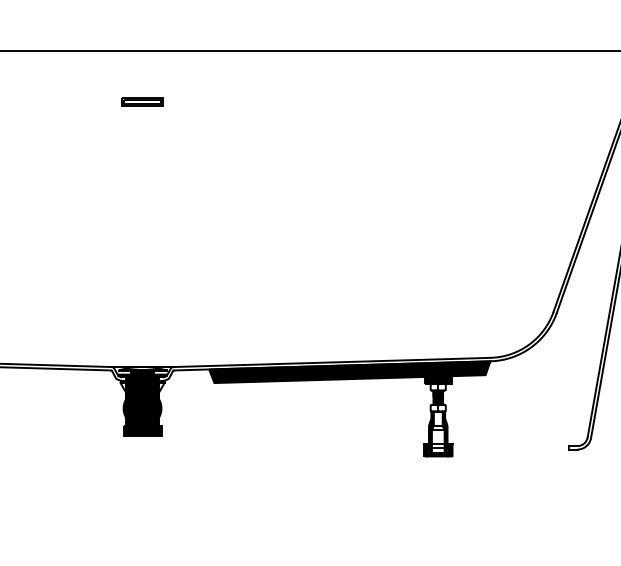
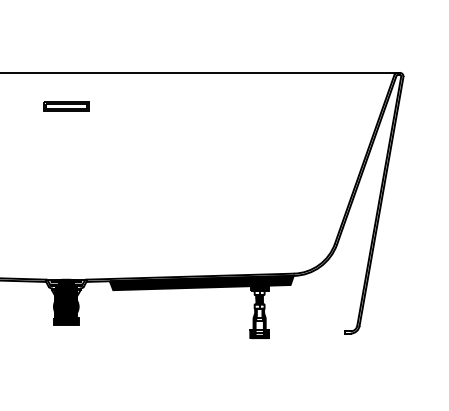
part: (142, 102) -> (66, 106), size x1.67

